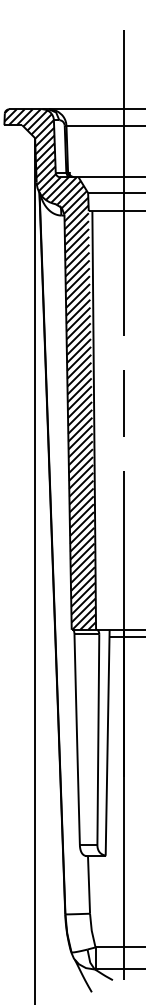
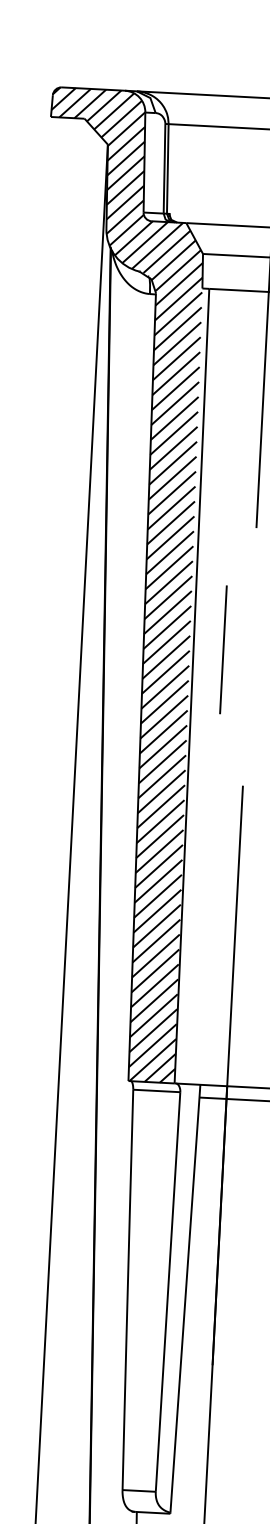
line: (123, 403) -> (222, 649), moved

